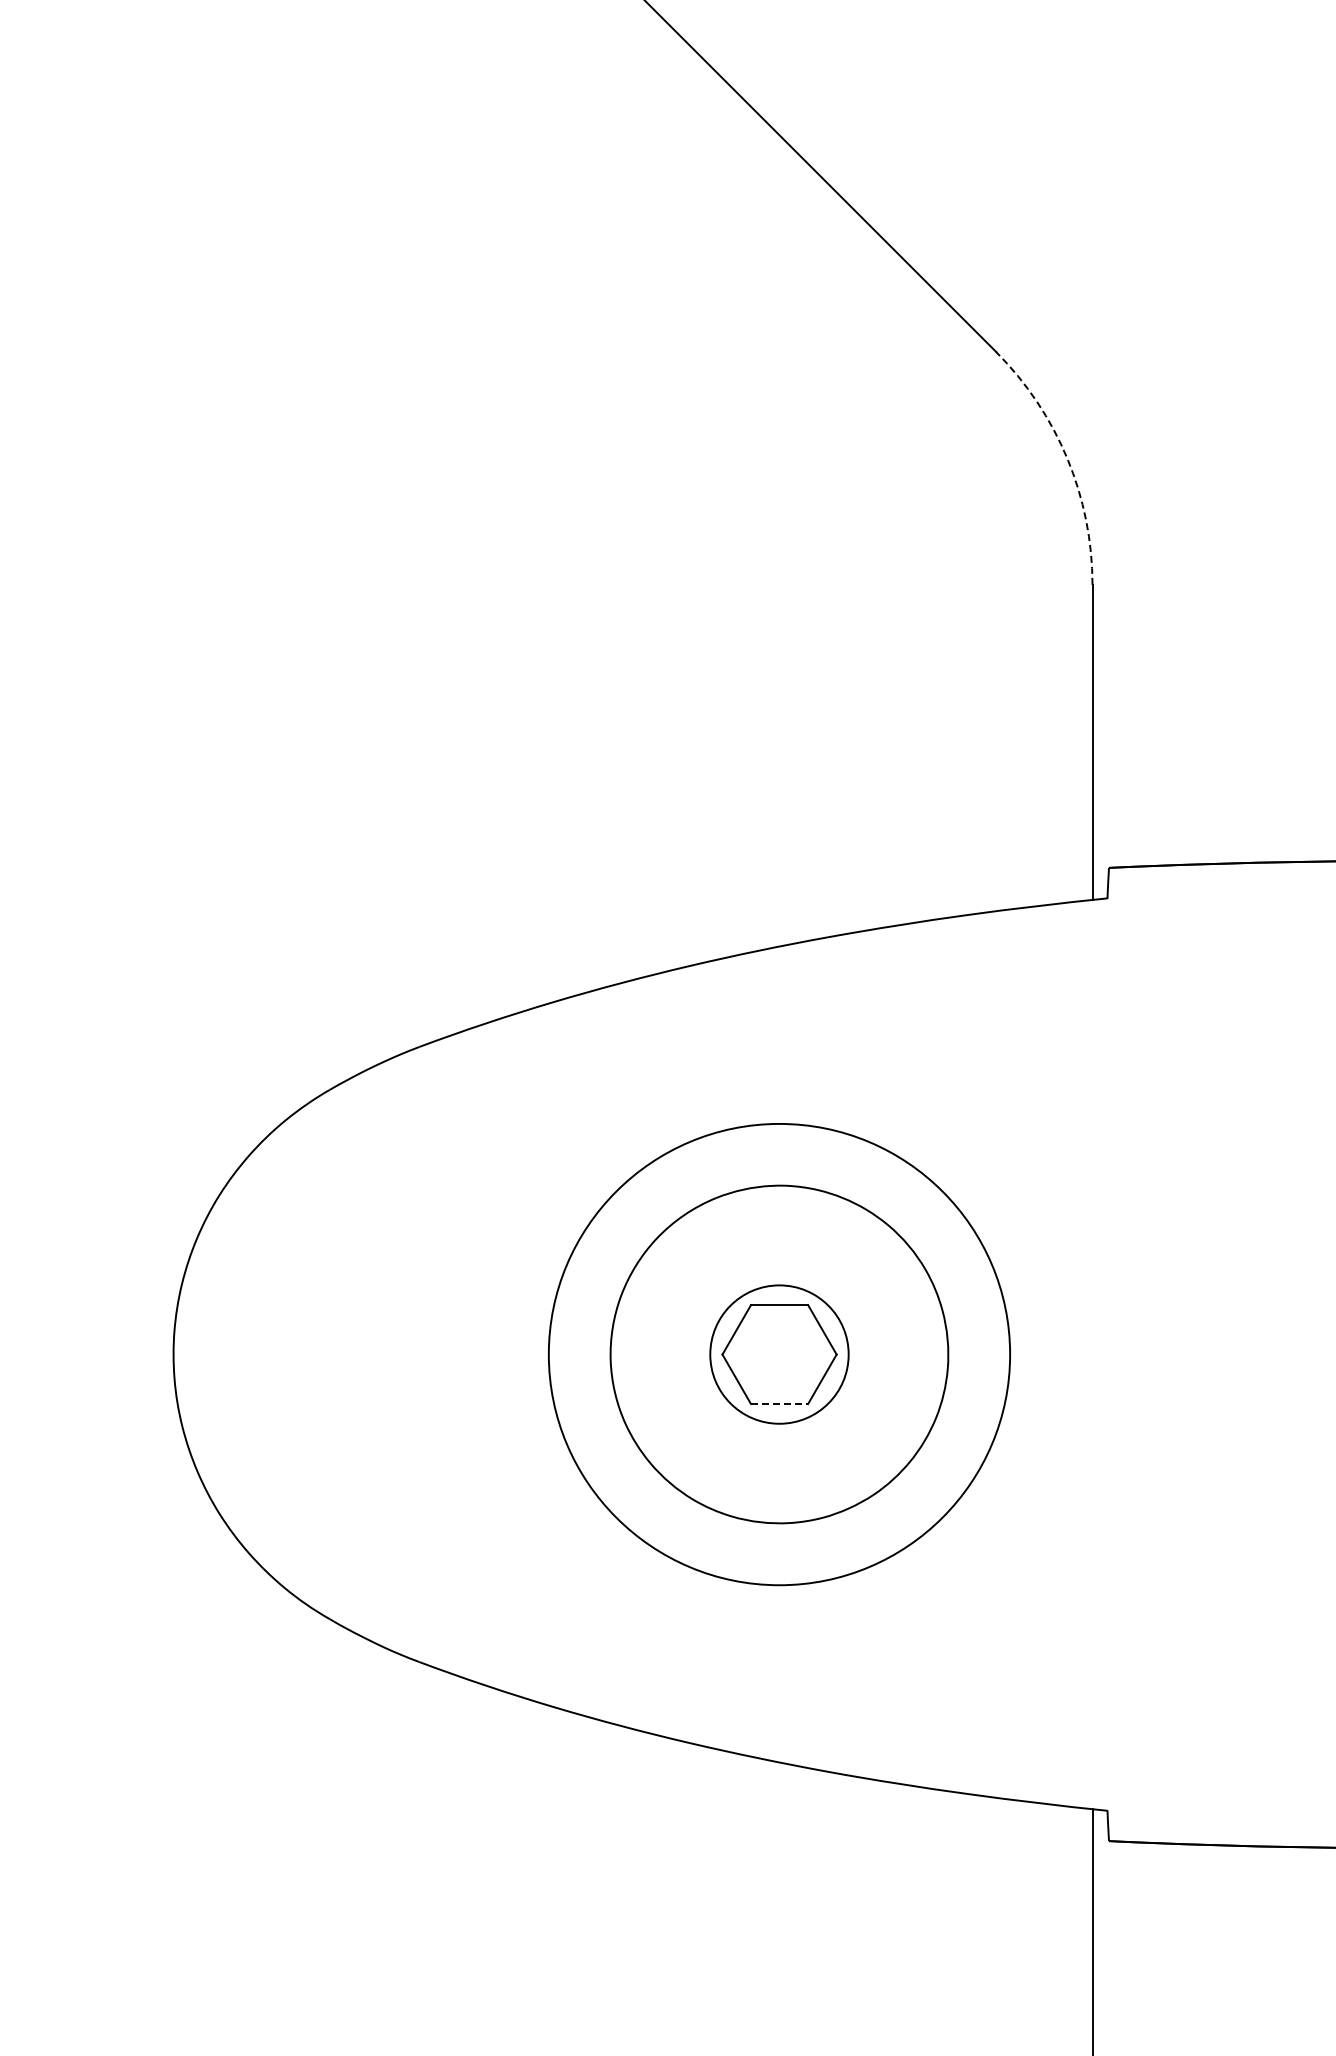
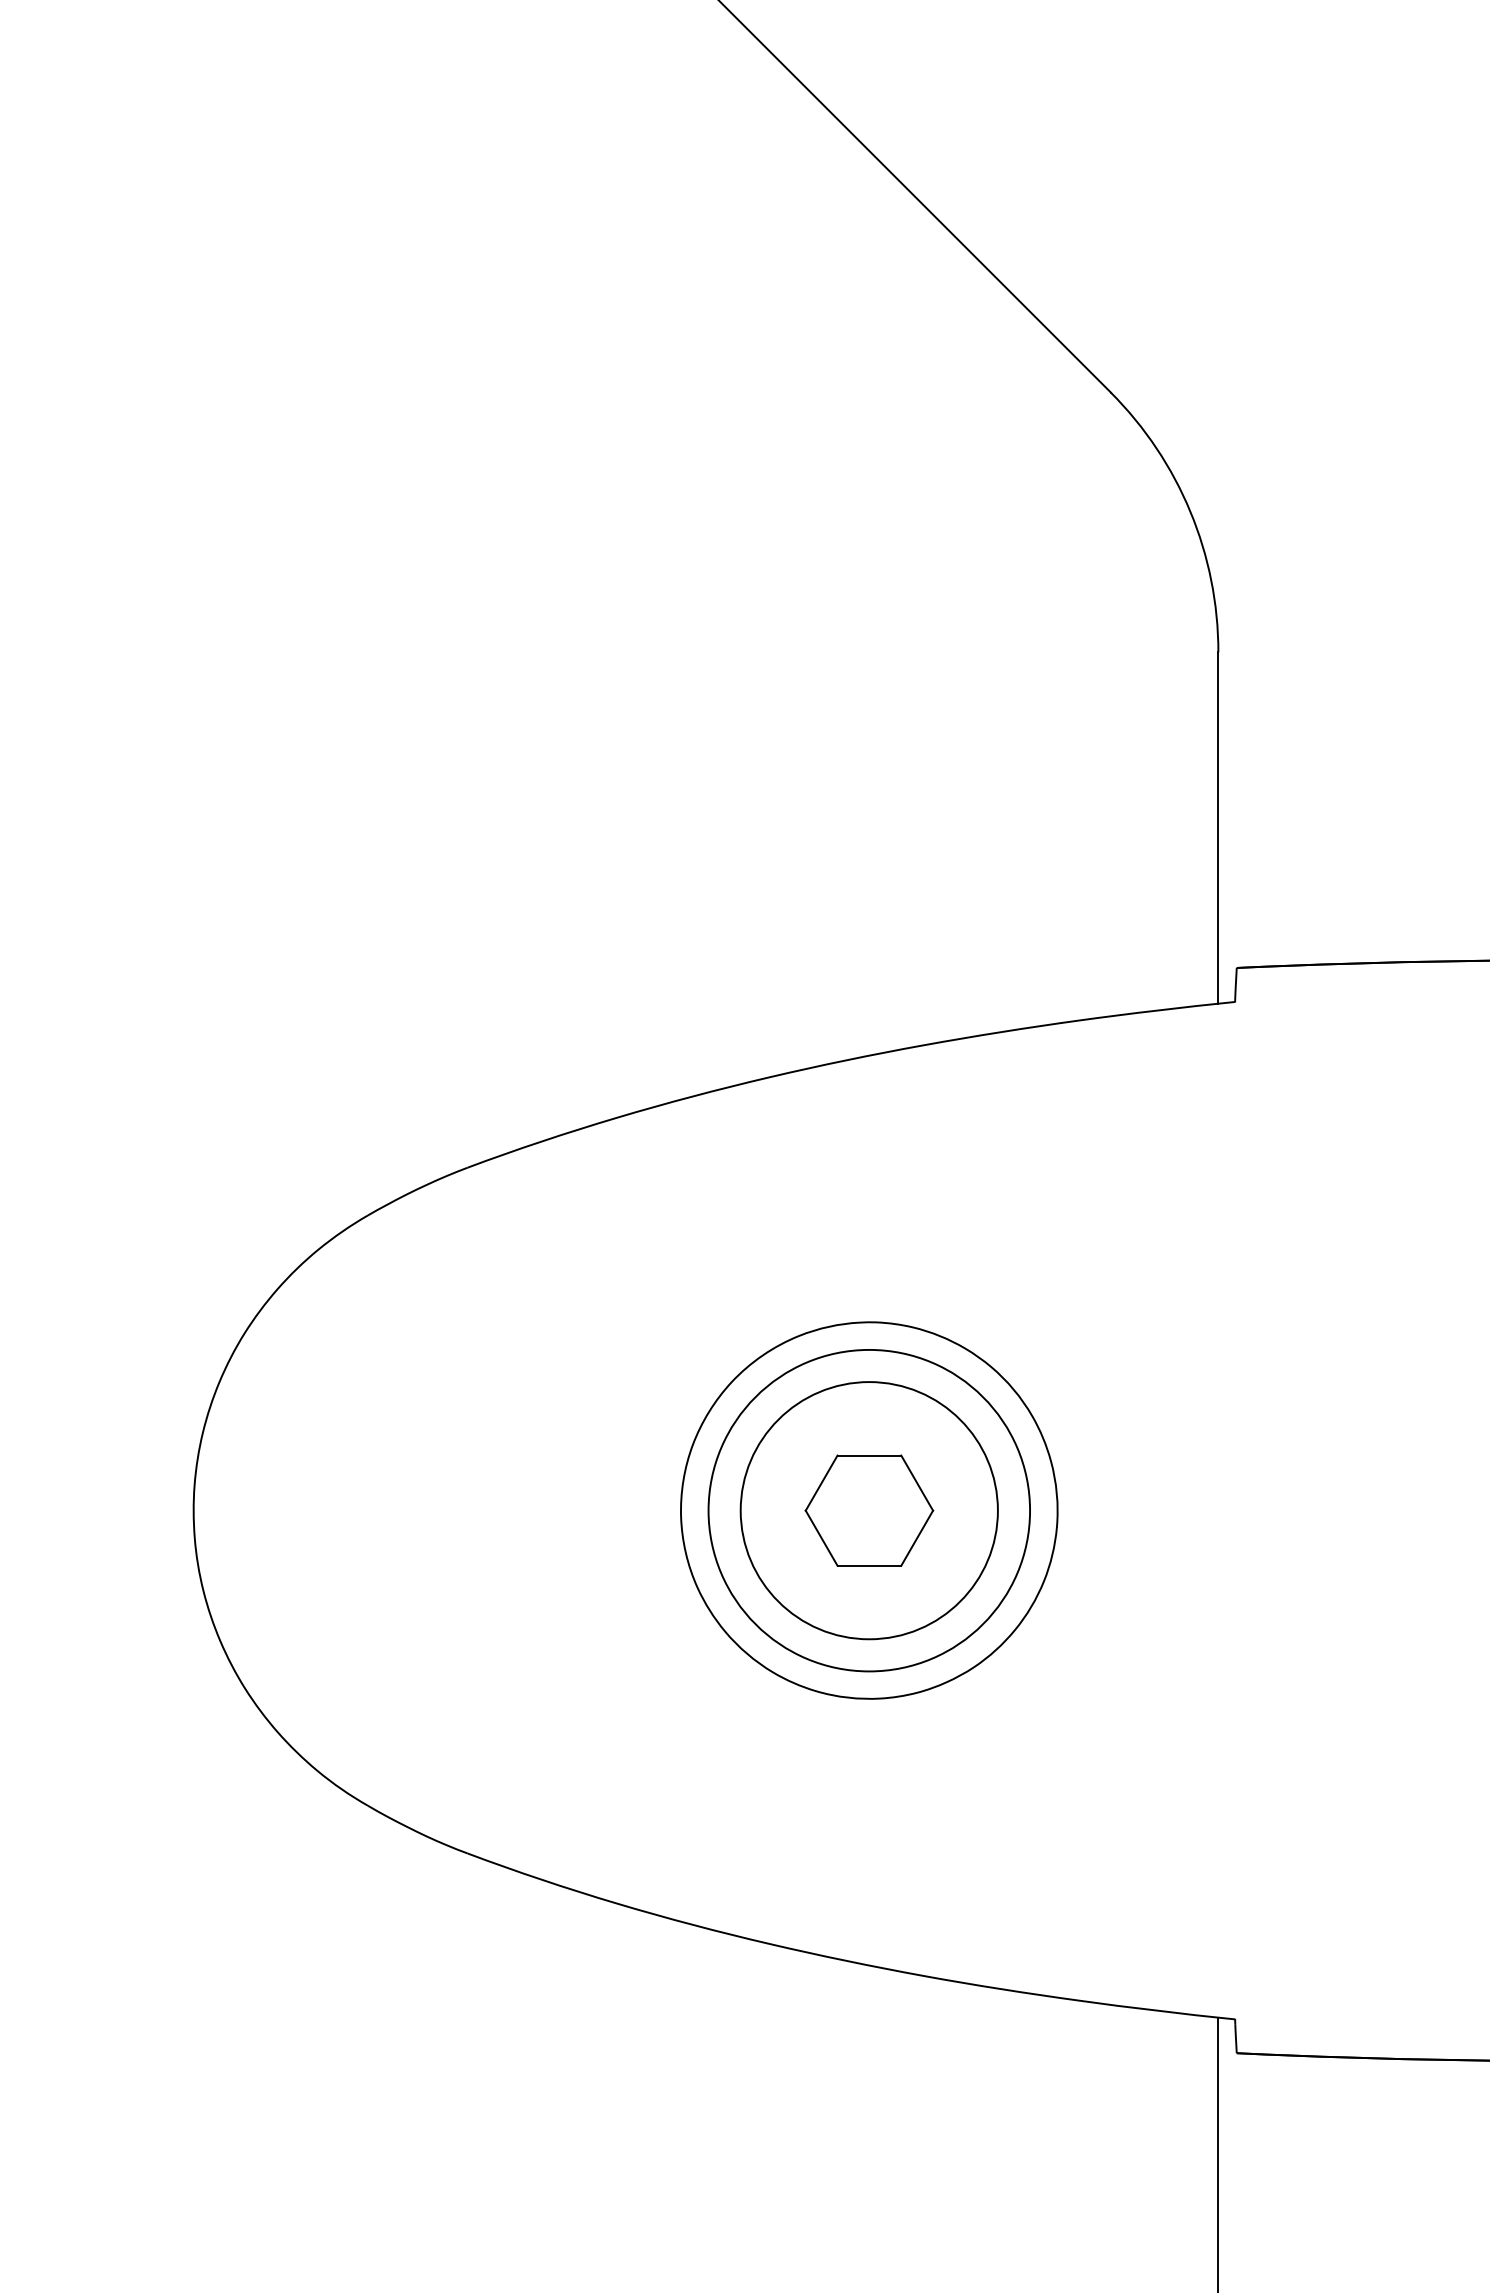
arc: (1067, 458) -> (1190, 511), dashed -> solid
circle: (779, 1354) -> (869, 1510), size x0.62
circle: (779, 1354) -> (869, 1510), size x1.67
line: (779, 1404) -> (869, 1566), dashed -> solid

